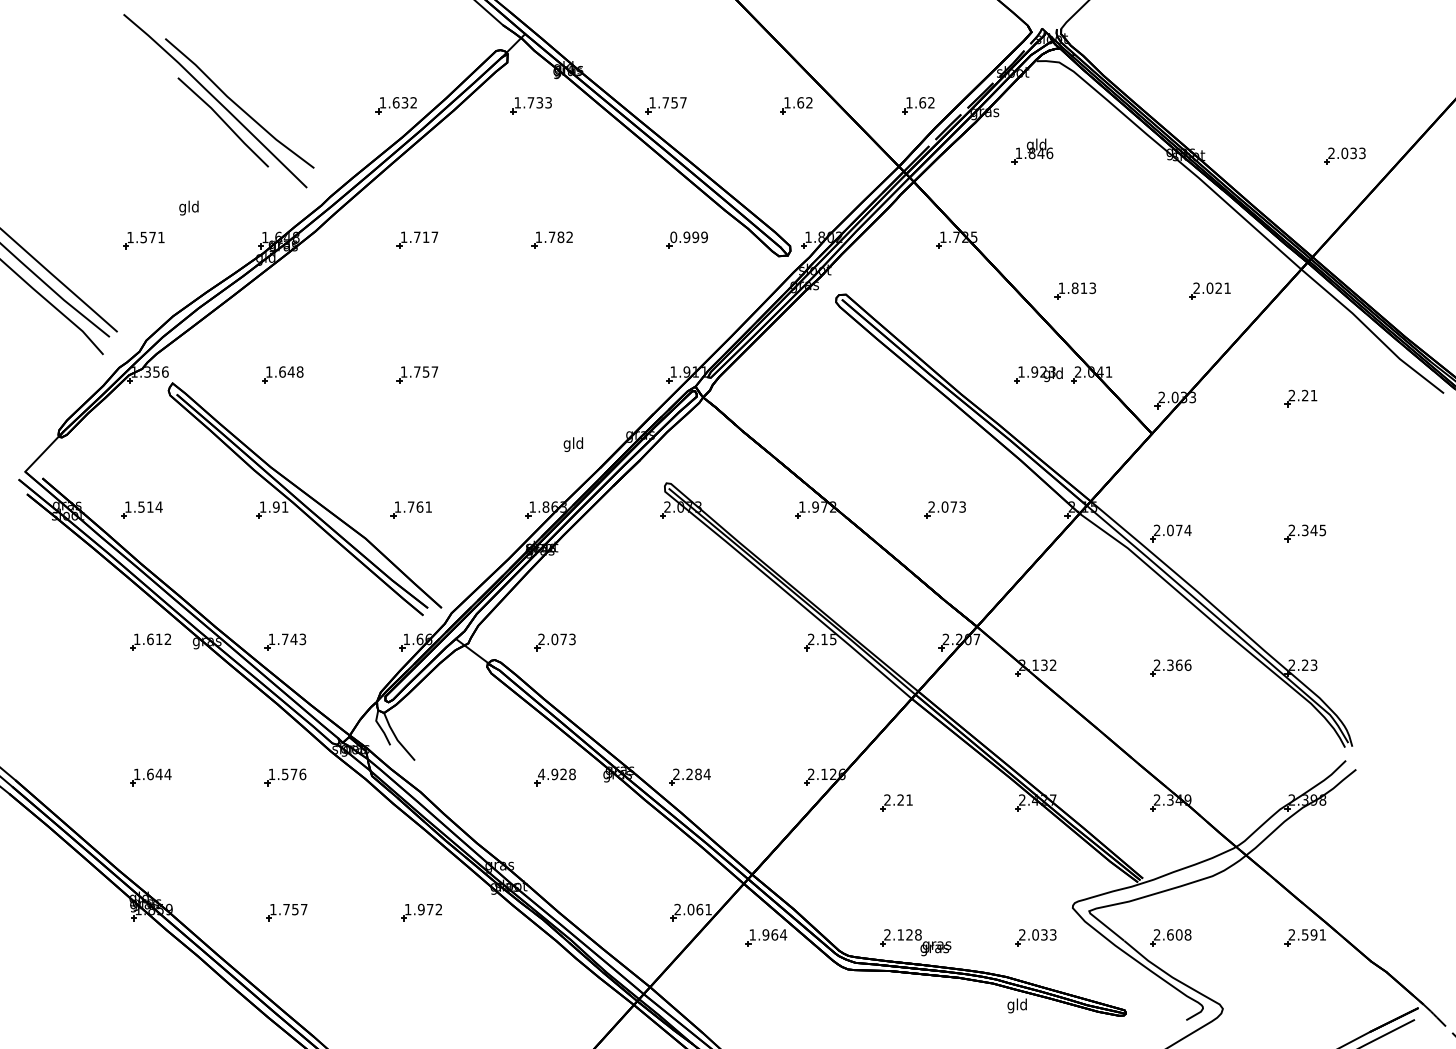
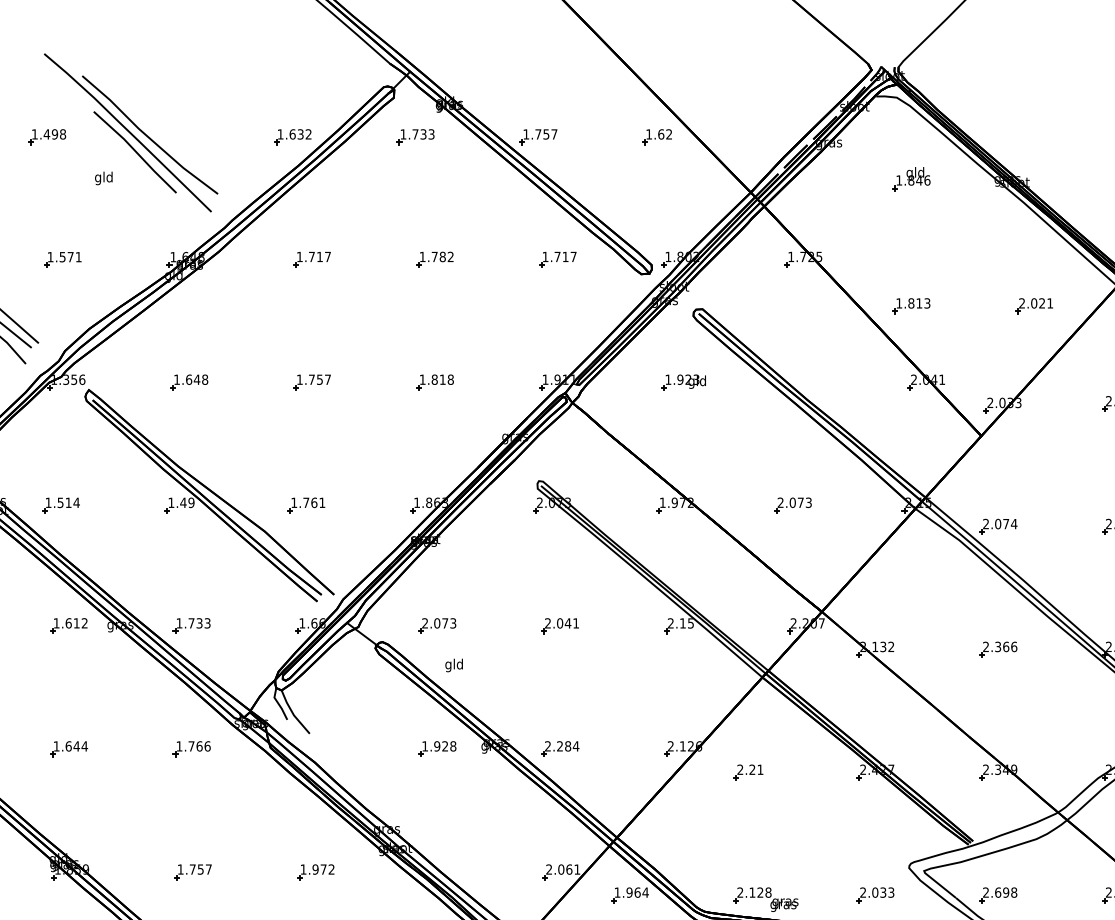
part: (126, 105) -> (46, 136), added
part: (918, 105) -> (768, 136), removed
part: (1032, 151) -> (911, 178), moved
text: (188, 207) -> (103, 177), moved
text: (688, 237) -> (559, 257), 0.999 -> 1.717
part: (552, 374) -> (435, 381), added
part: (1038, 374) -> (683, 381), moved
text: (572, 444) -> (453, 665), moved
text: (280, 506) -> (187, 502), 1.91 -> 1.49
text: (293, 639) -> (199, 623), 1.743 -> 1.733
part: (689, 642) -> (559, 626), added
text: (541, 773) -> (425, 745), 4.928 -> 1.928
text: (289, 774) -> (195, 746), 1.576 -> 1.766
text: (1178, 934) -> (1005, 892), 2.608 -> 2.698

